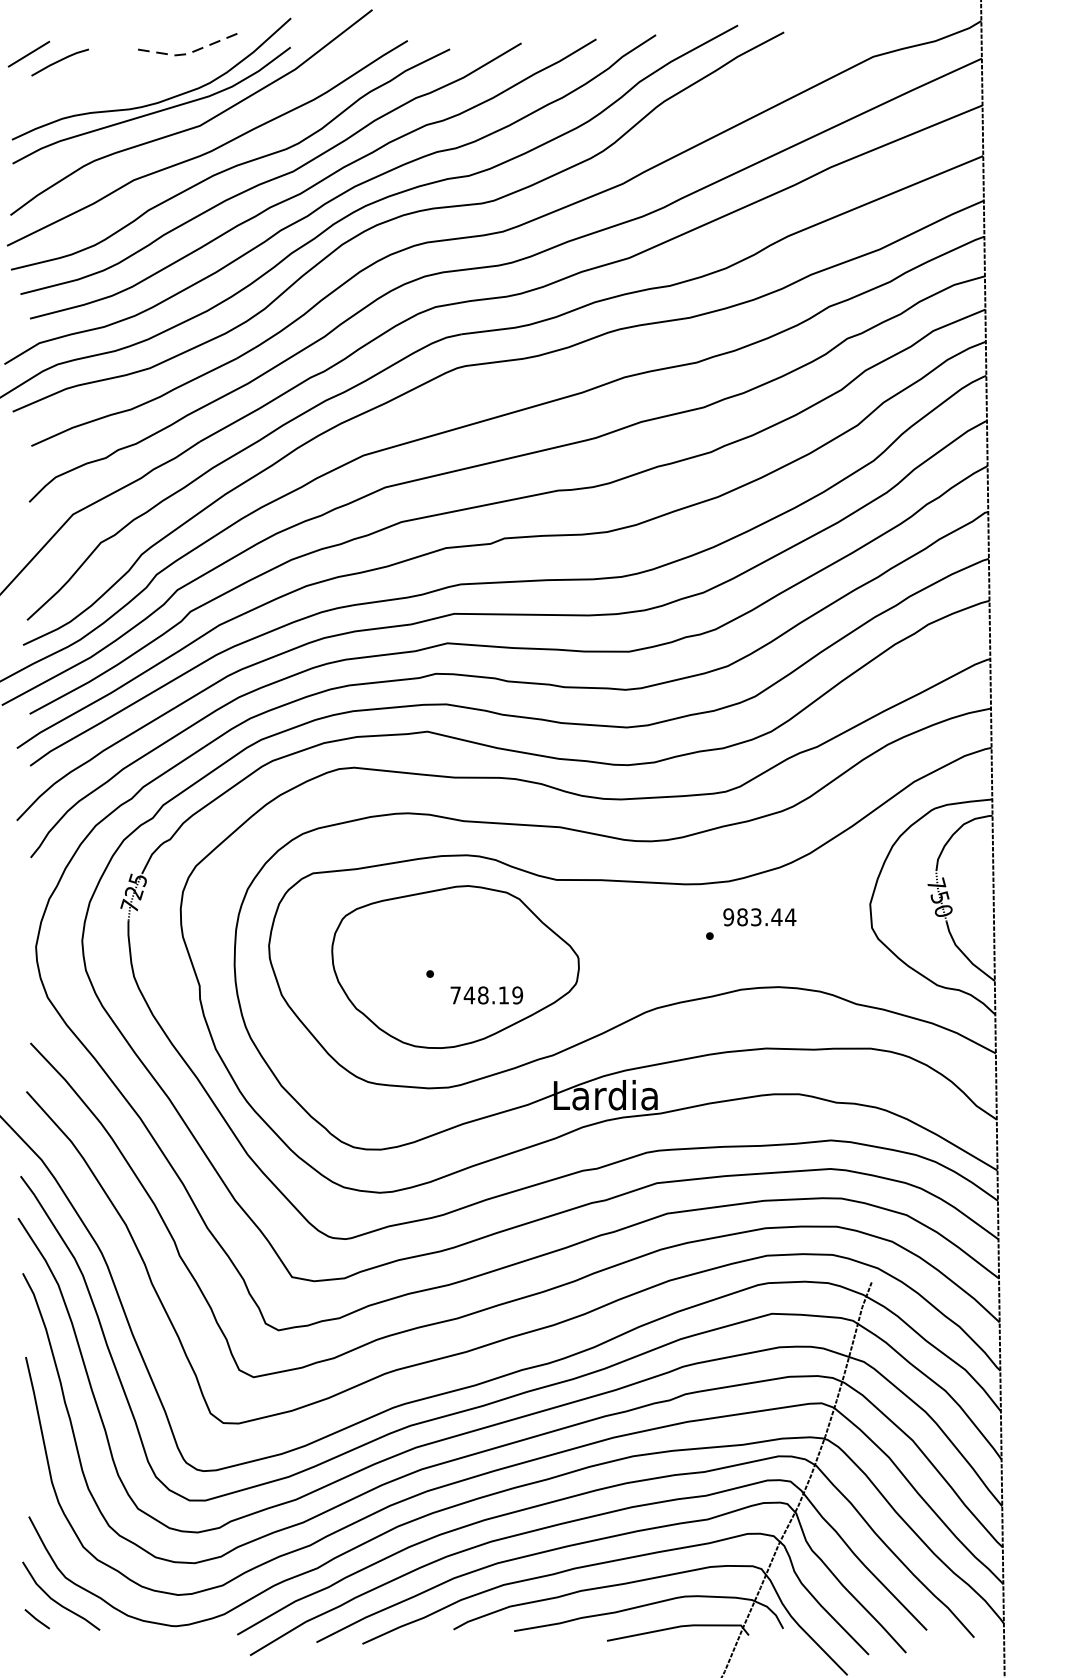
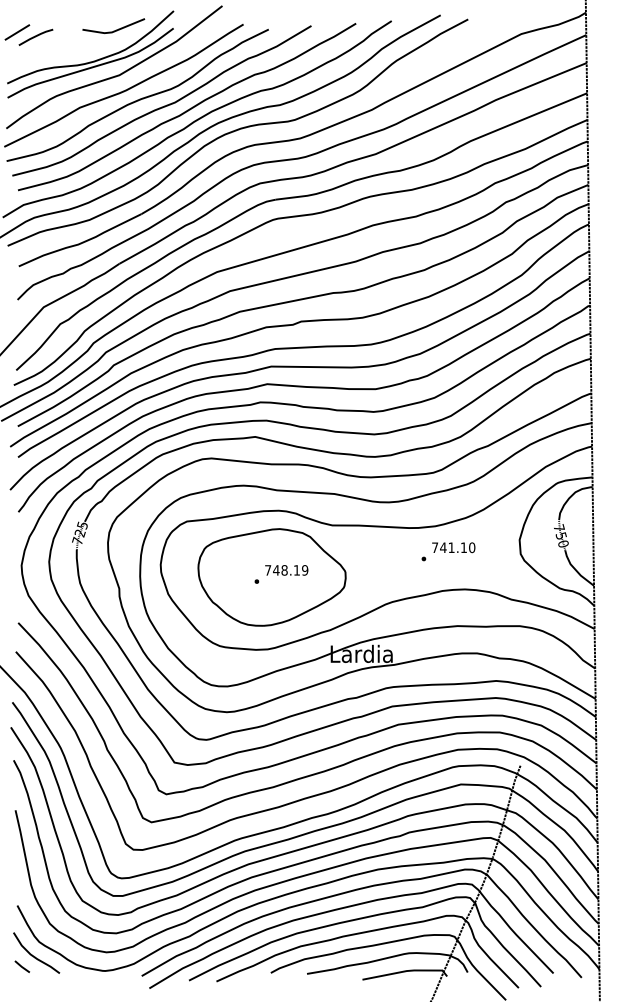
line: (189, 52) -> (113, 31), dashed -> solid
text: (759, 916) -> (453, 547), 983.44 -> 741.10
text: (486, 995) -> (286, 570), moved

